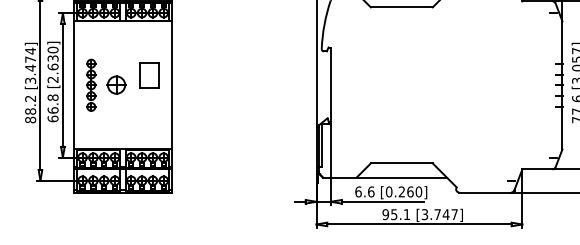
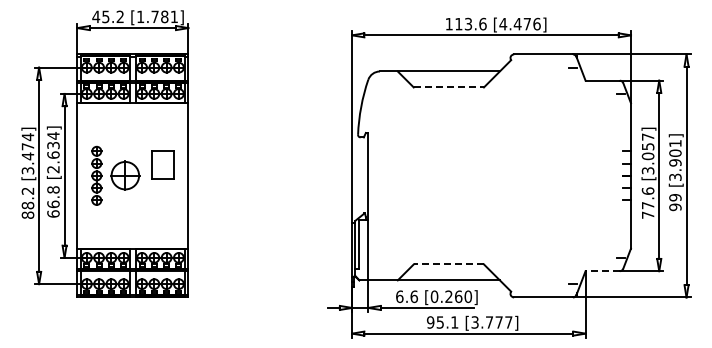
line: (402, 7) -> (449, 87), solid -> dashed
text: (53, 49) -> (53, 135), [2.630] -> [2.634]
part: (116, 85) -> (125, 175), size x1.4
line: (401, 163) -> (448, 264), solid -> dashed
line: (537, 169) -> (602, 271), solid -> dashed
text: (446, 214) -> (499, 322), [3.747] -> [3.777]

